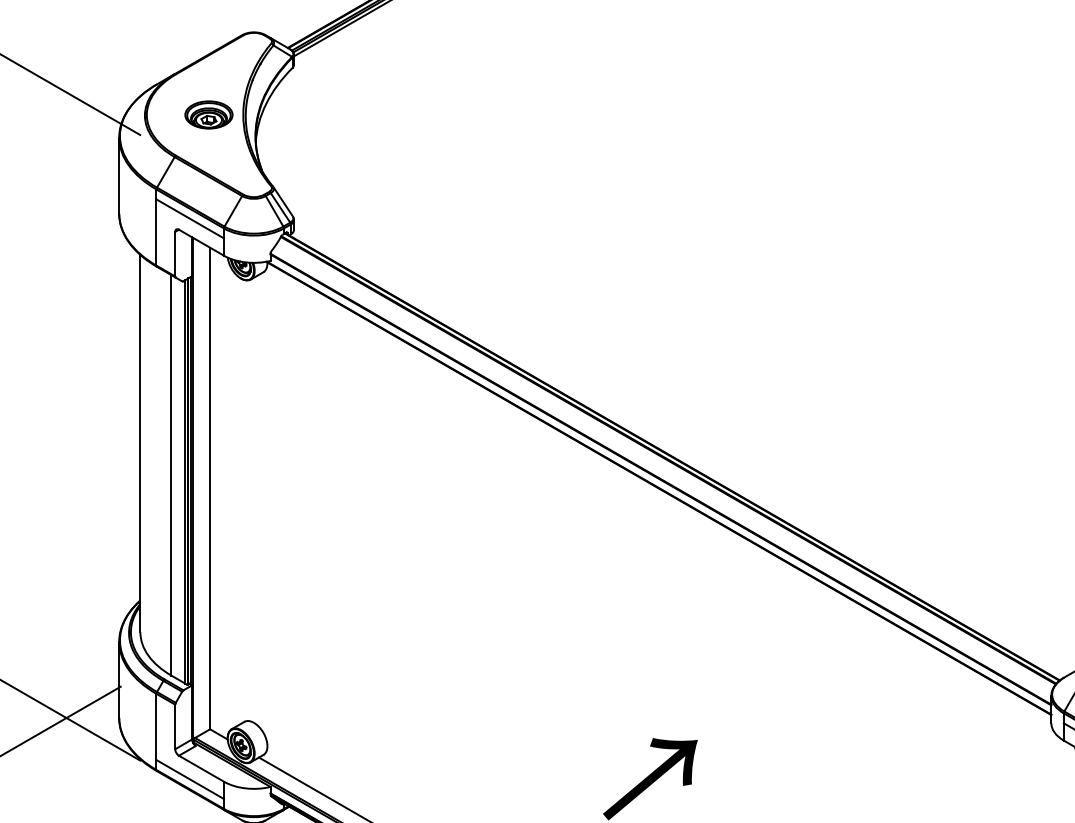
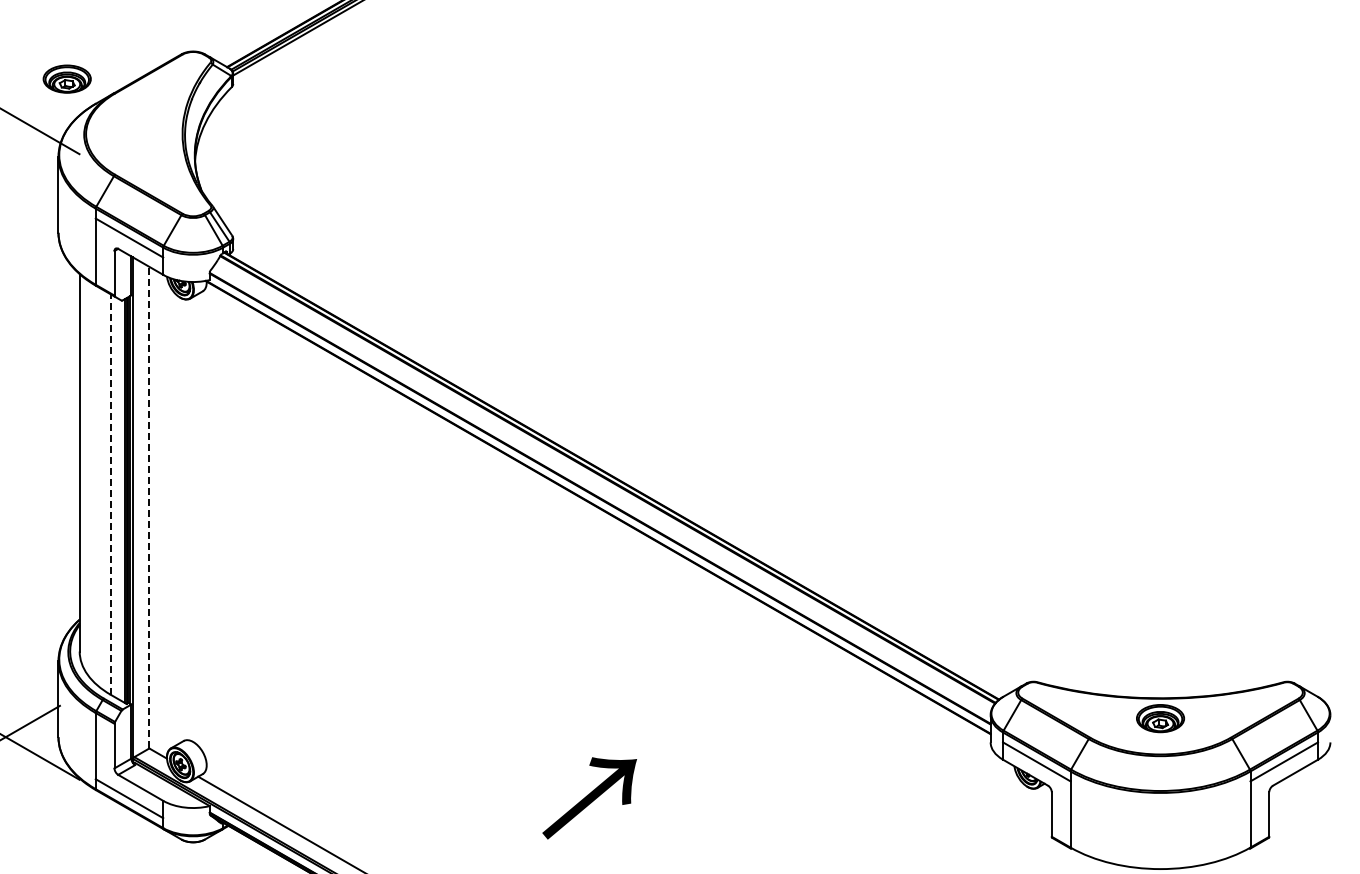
part: (208, 114) -> (66, 78), moved
line: (171, 475) -> (110, 494), solid -> dashed
line: (210, 488) -> (149, 507), solid -> dashed

